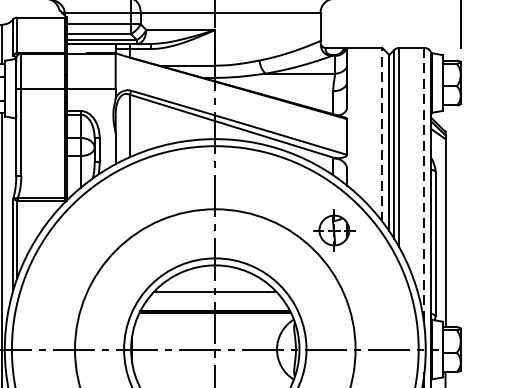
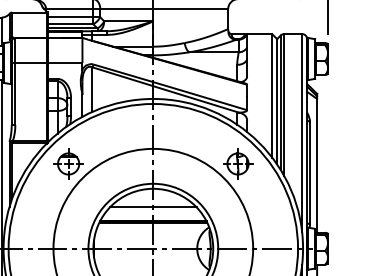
line: (382, 134) -> (272, 95), dashed -> solid
line: (424, 187) -> (302, 133), dashed -> solid
part: (96, 229) -> (68, 163), added

